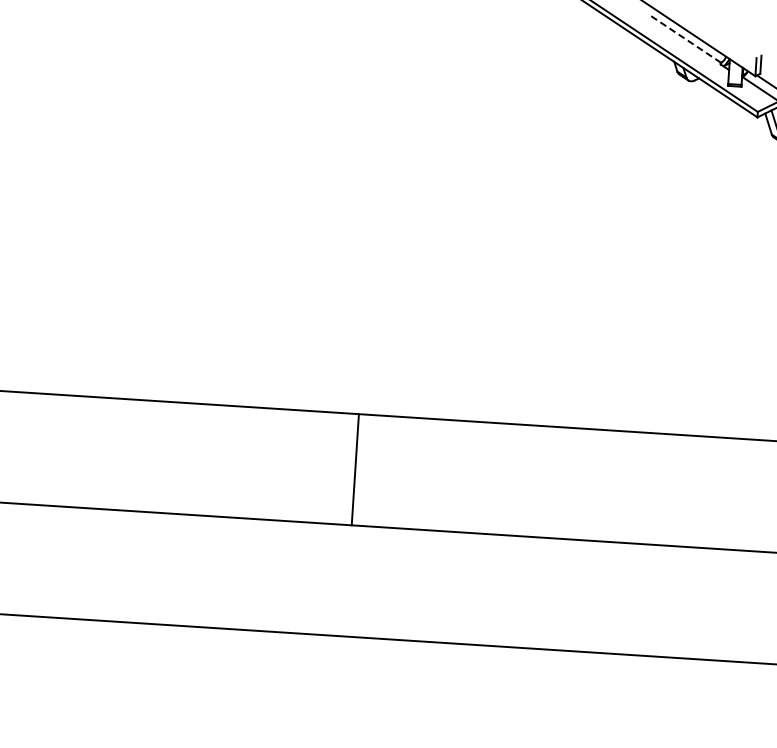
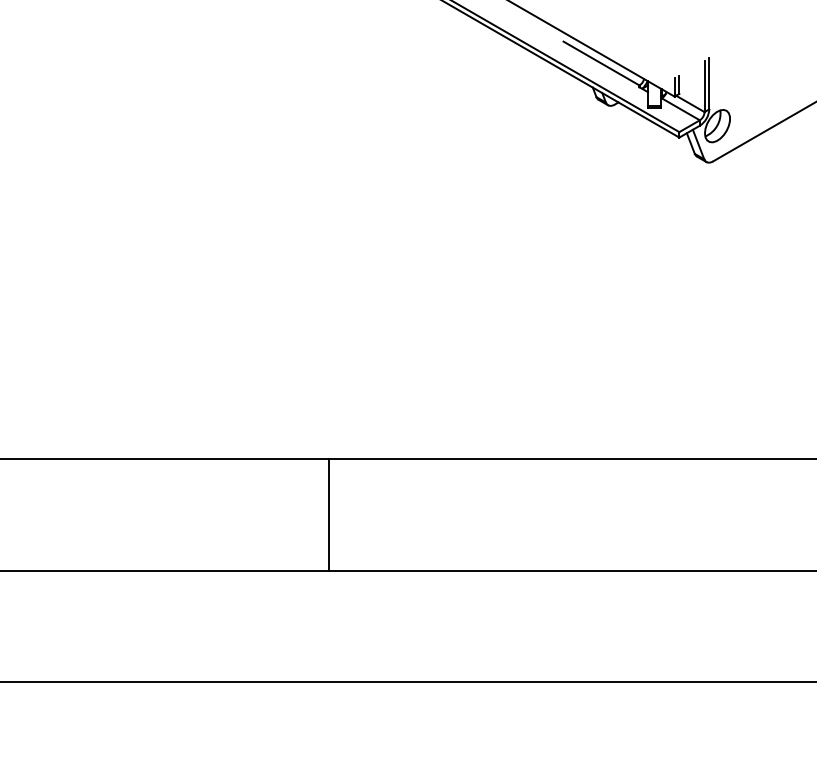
line: (684, 38) -> (601, 63), dashed -> solid
line: (355, 469) -> (328, 514), moved

